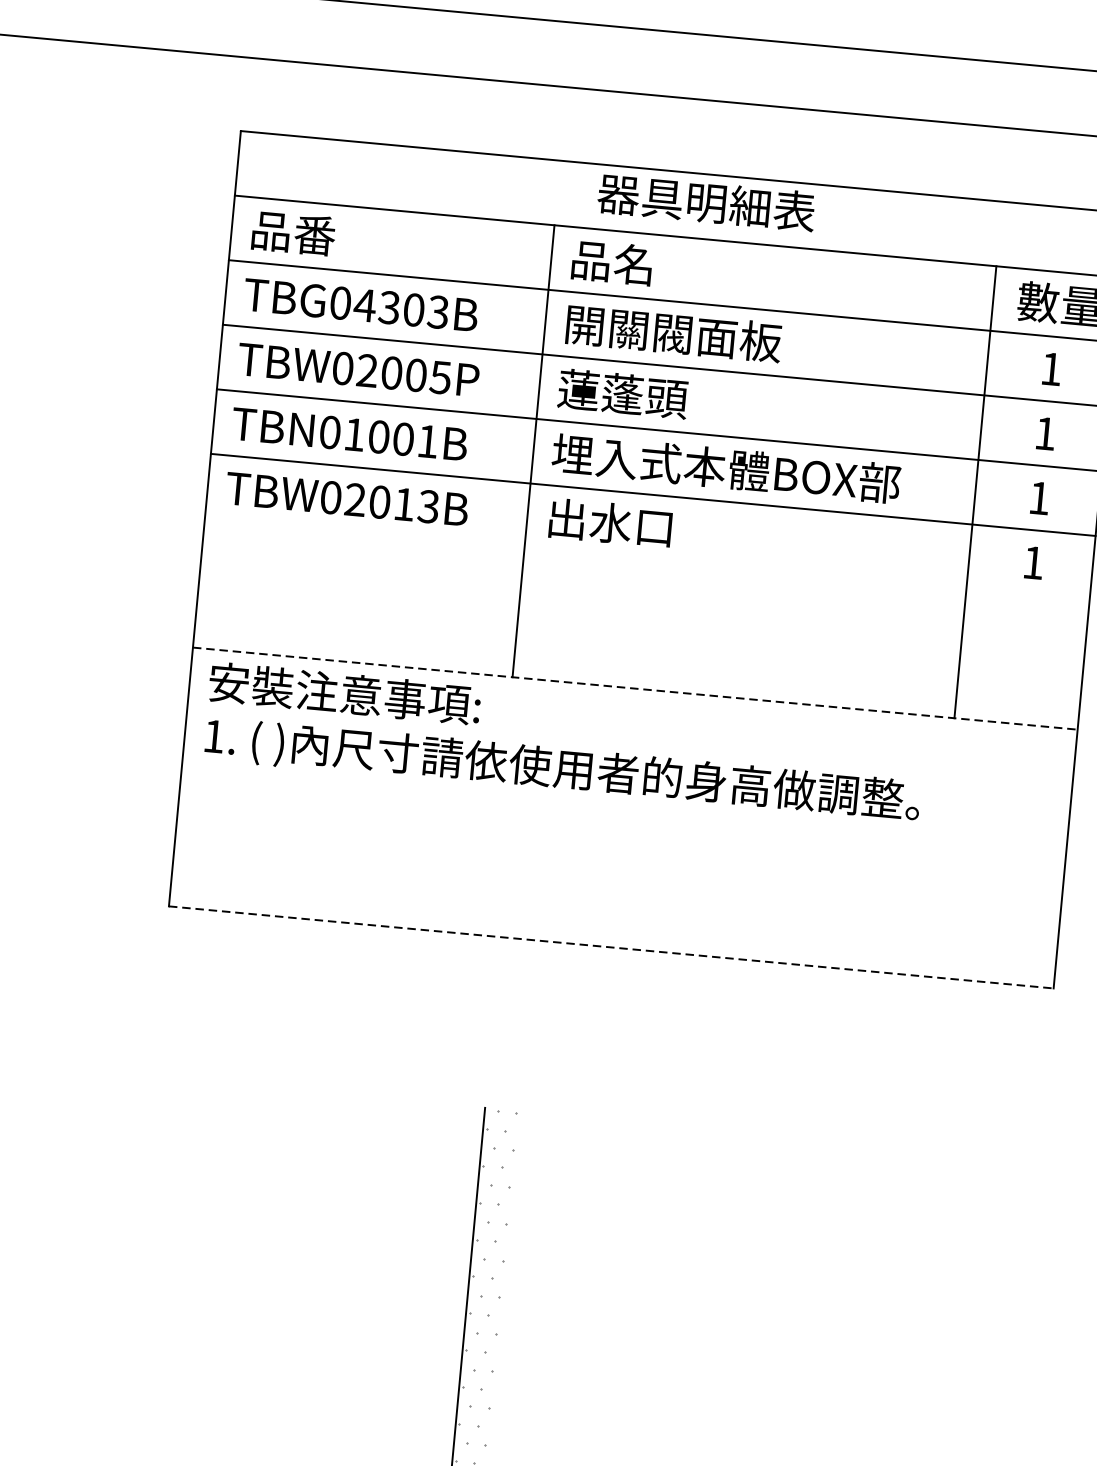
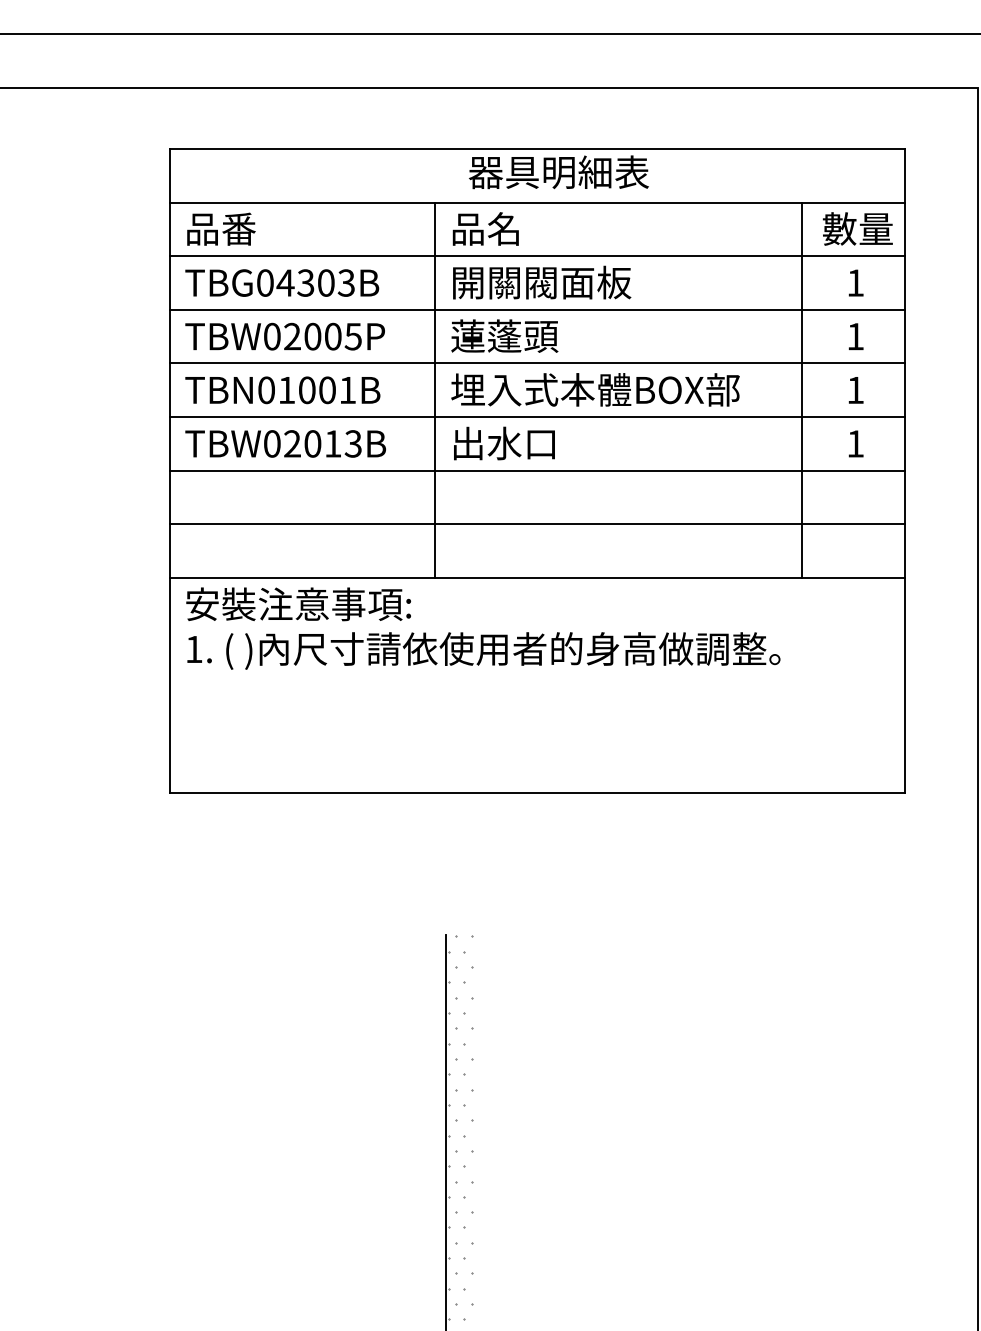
line: (647, 559) -> (537, 470), added
line: (641, 624) -> (537, 524), added
line: (635, 688) -> (537, 577), dashed -> solid
line: (611, 947) -> (537, 792), dashed -> solid

